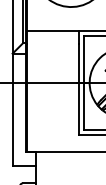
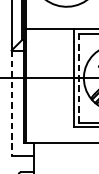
line: (84, 83) -> (79, 78), solid -> dashed
line: (12, 110) -> (11, 103), solid -> dashed

